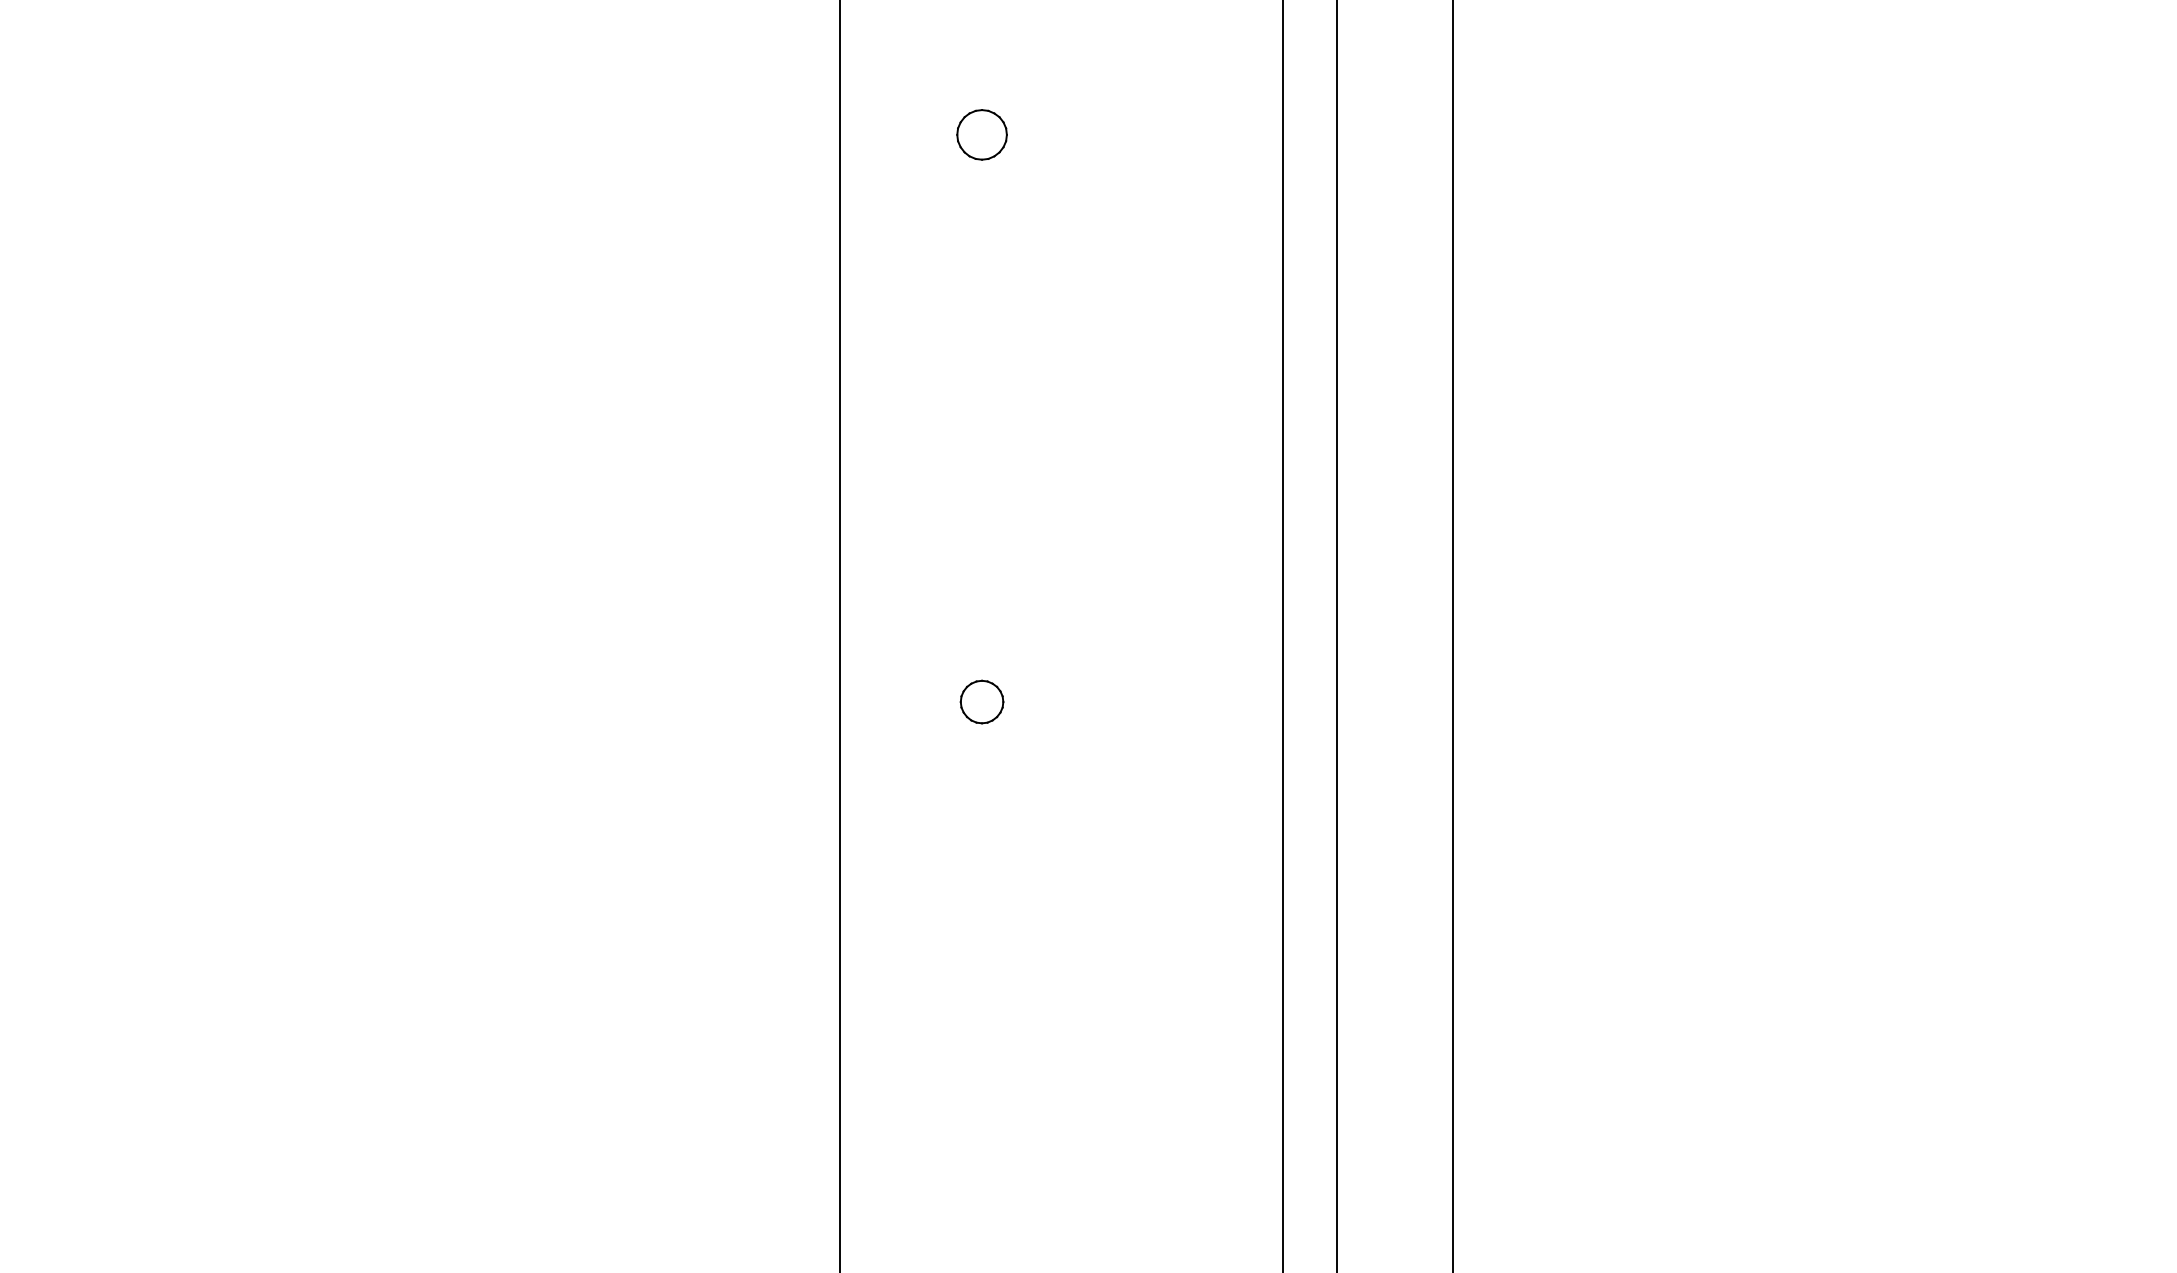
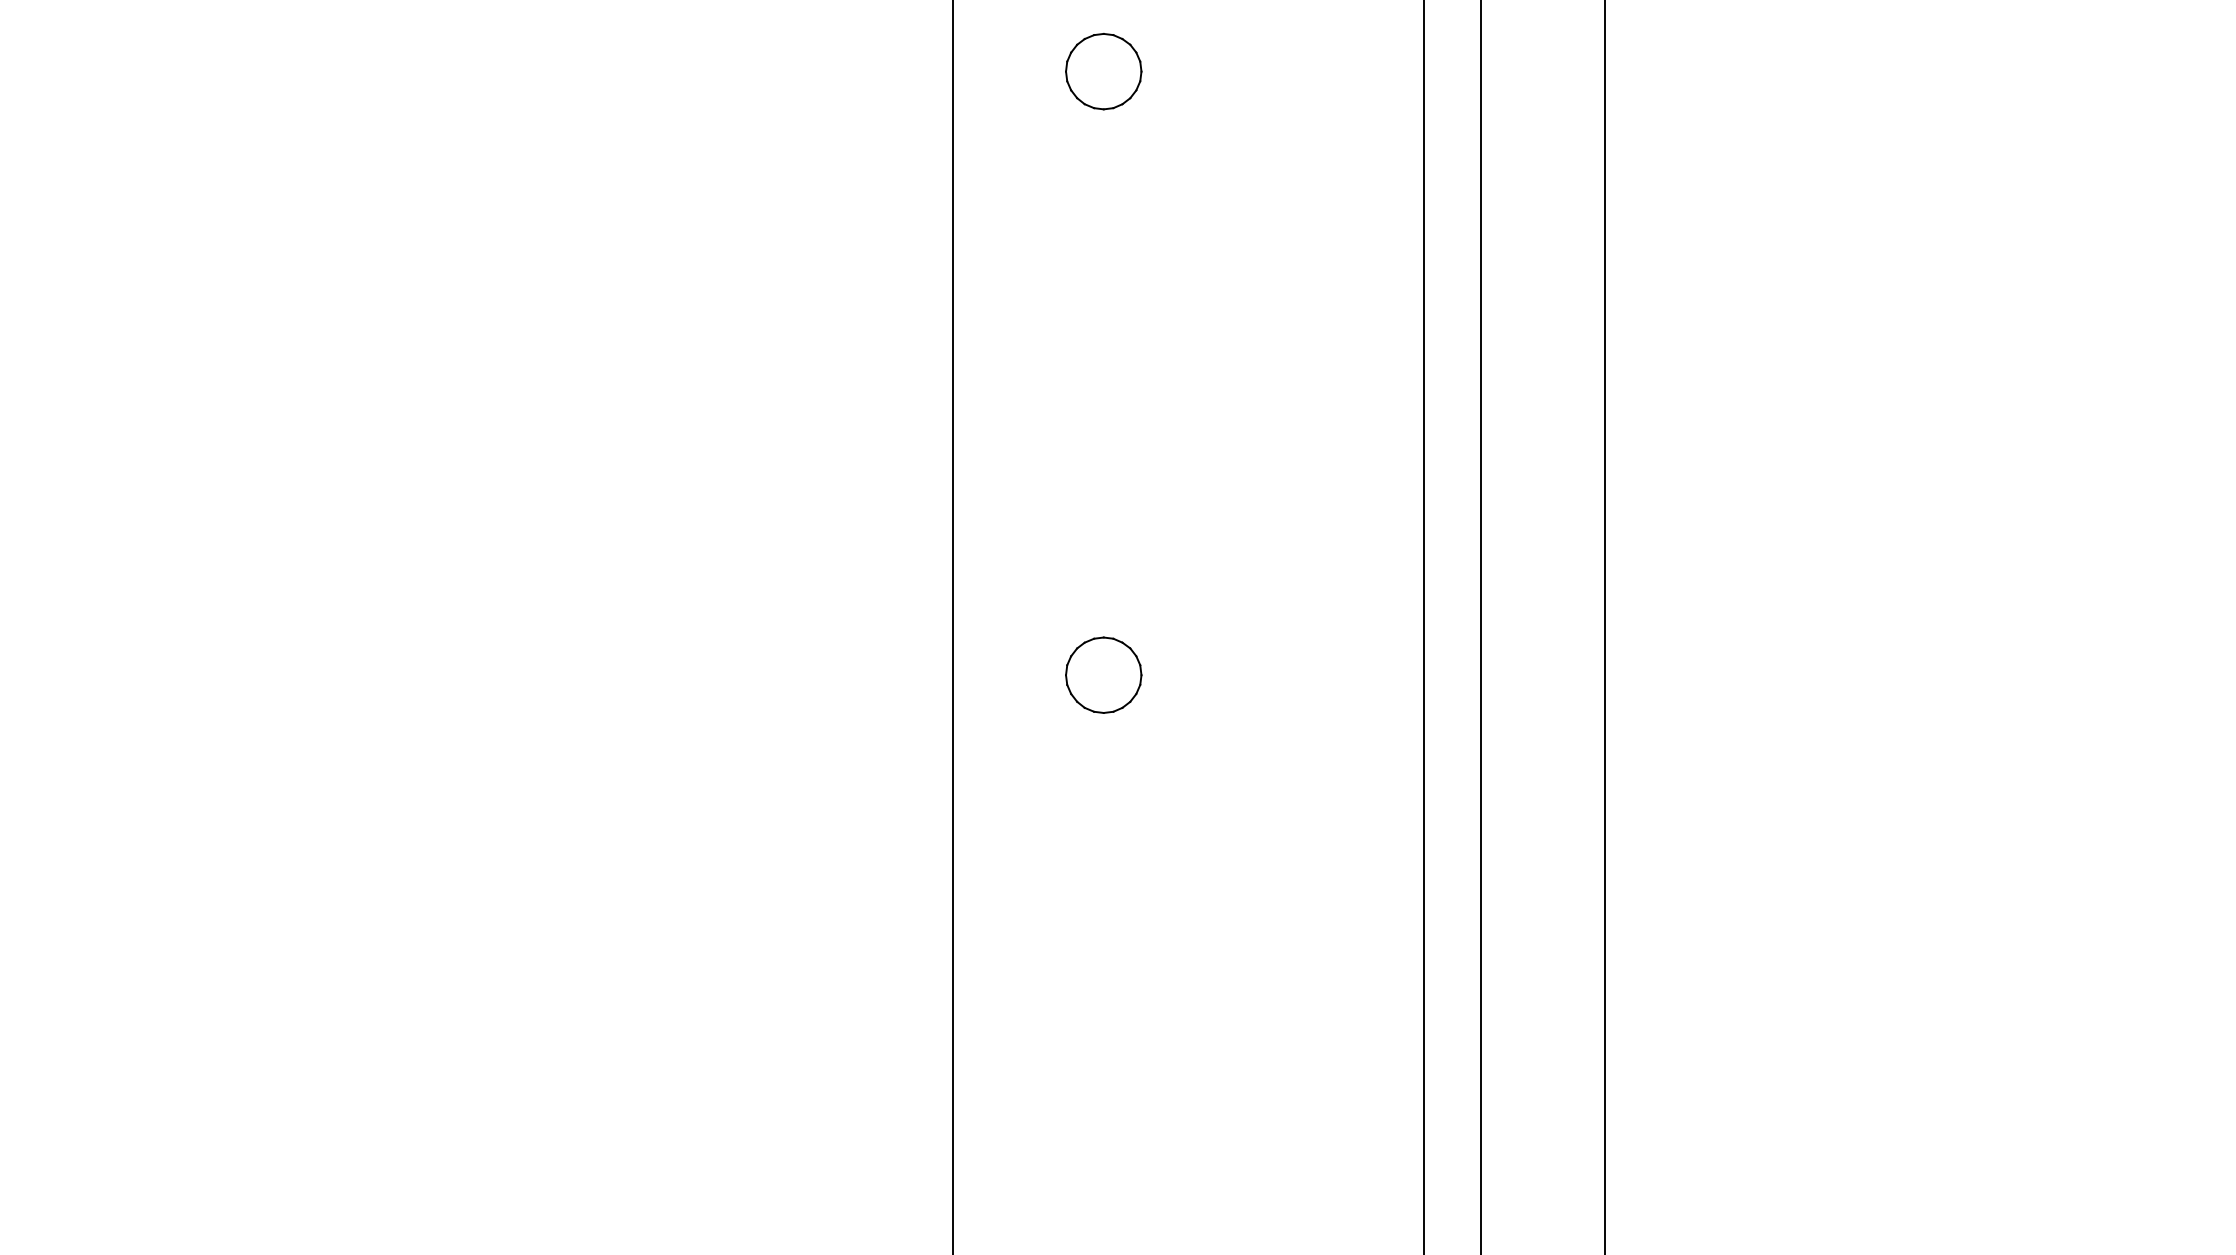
part: (981, 134) -> (1103, 71), size x1.43
part: (981, 701) -> (1103, 674), size x1.67

